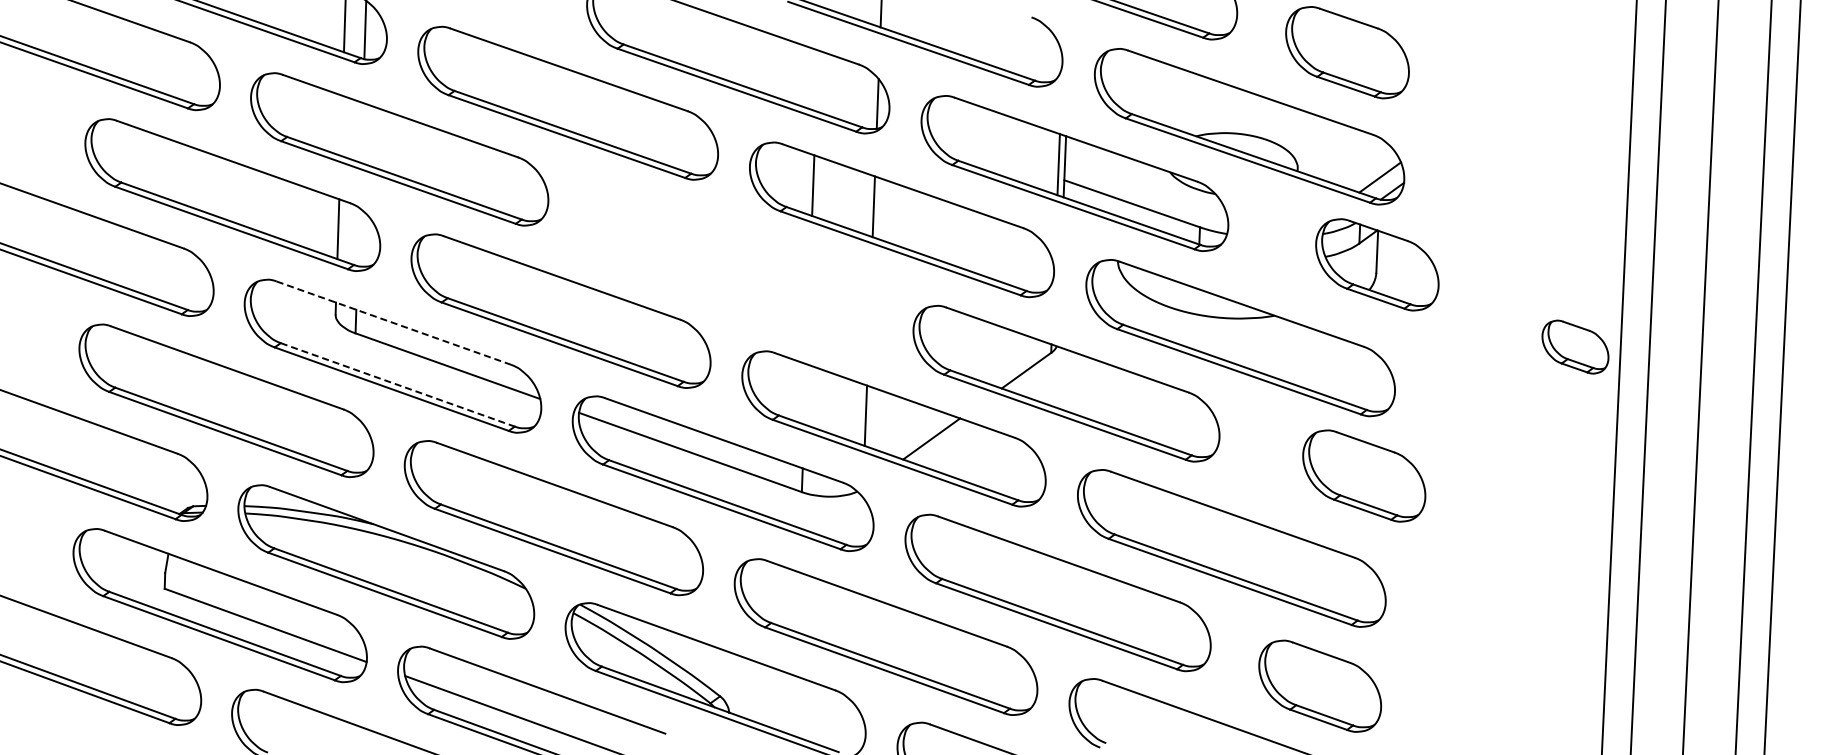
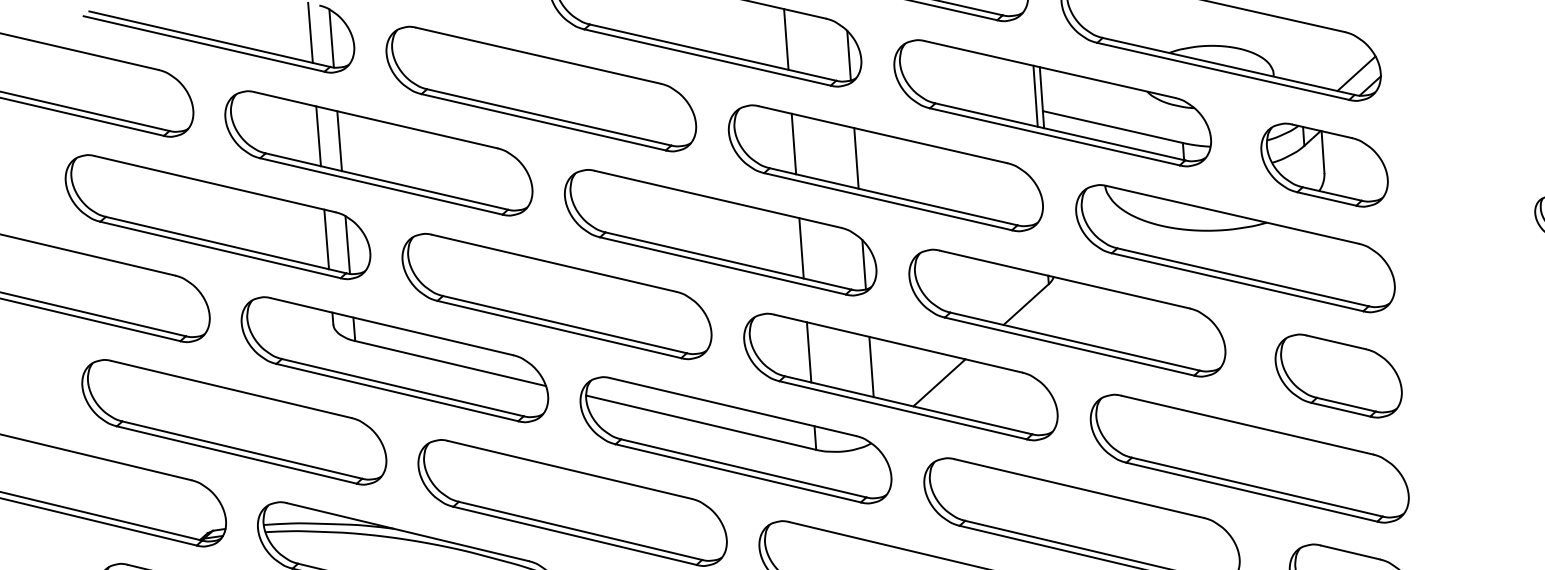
line: (817, 80) -> (786, 39), added
line: (341, 125) -> (318, 136), added
line: (361, 132) -> (339, 140), added
line: (358, 237) -> (347, 245), added
part: (1377, 264) -> (1324, 164), moved
part: (730, 265) -> (720, 232), added
line: (394, 323) -> (392, 327), dashed -> solid
line: (398, 385) -> (403, 388), dashed -> solid
line: (805, 394) -> (809, 352), added
part: (1364, 475) -> (1338, 375), moved

